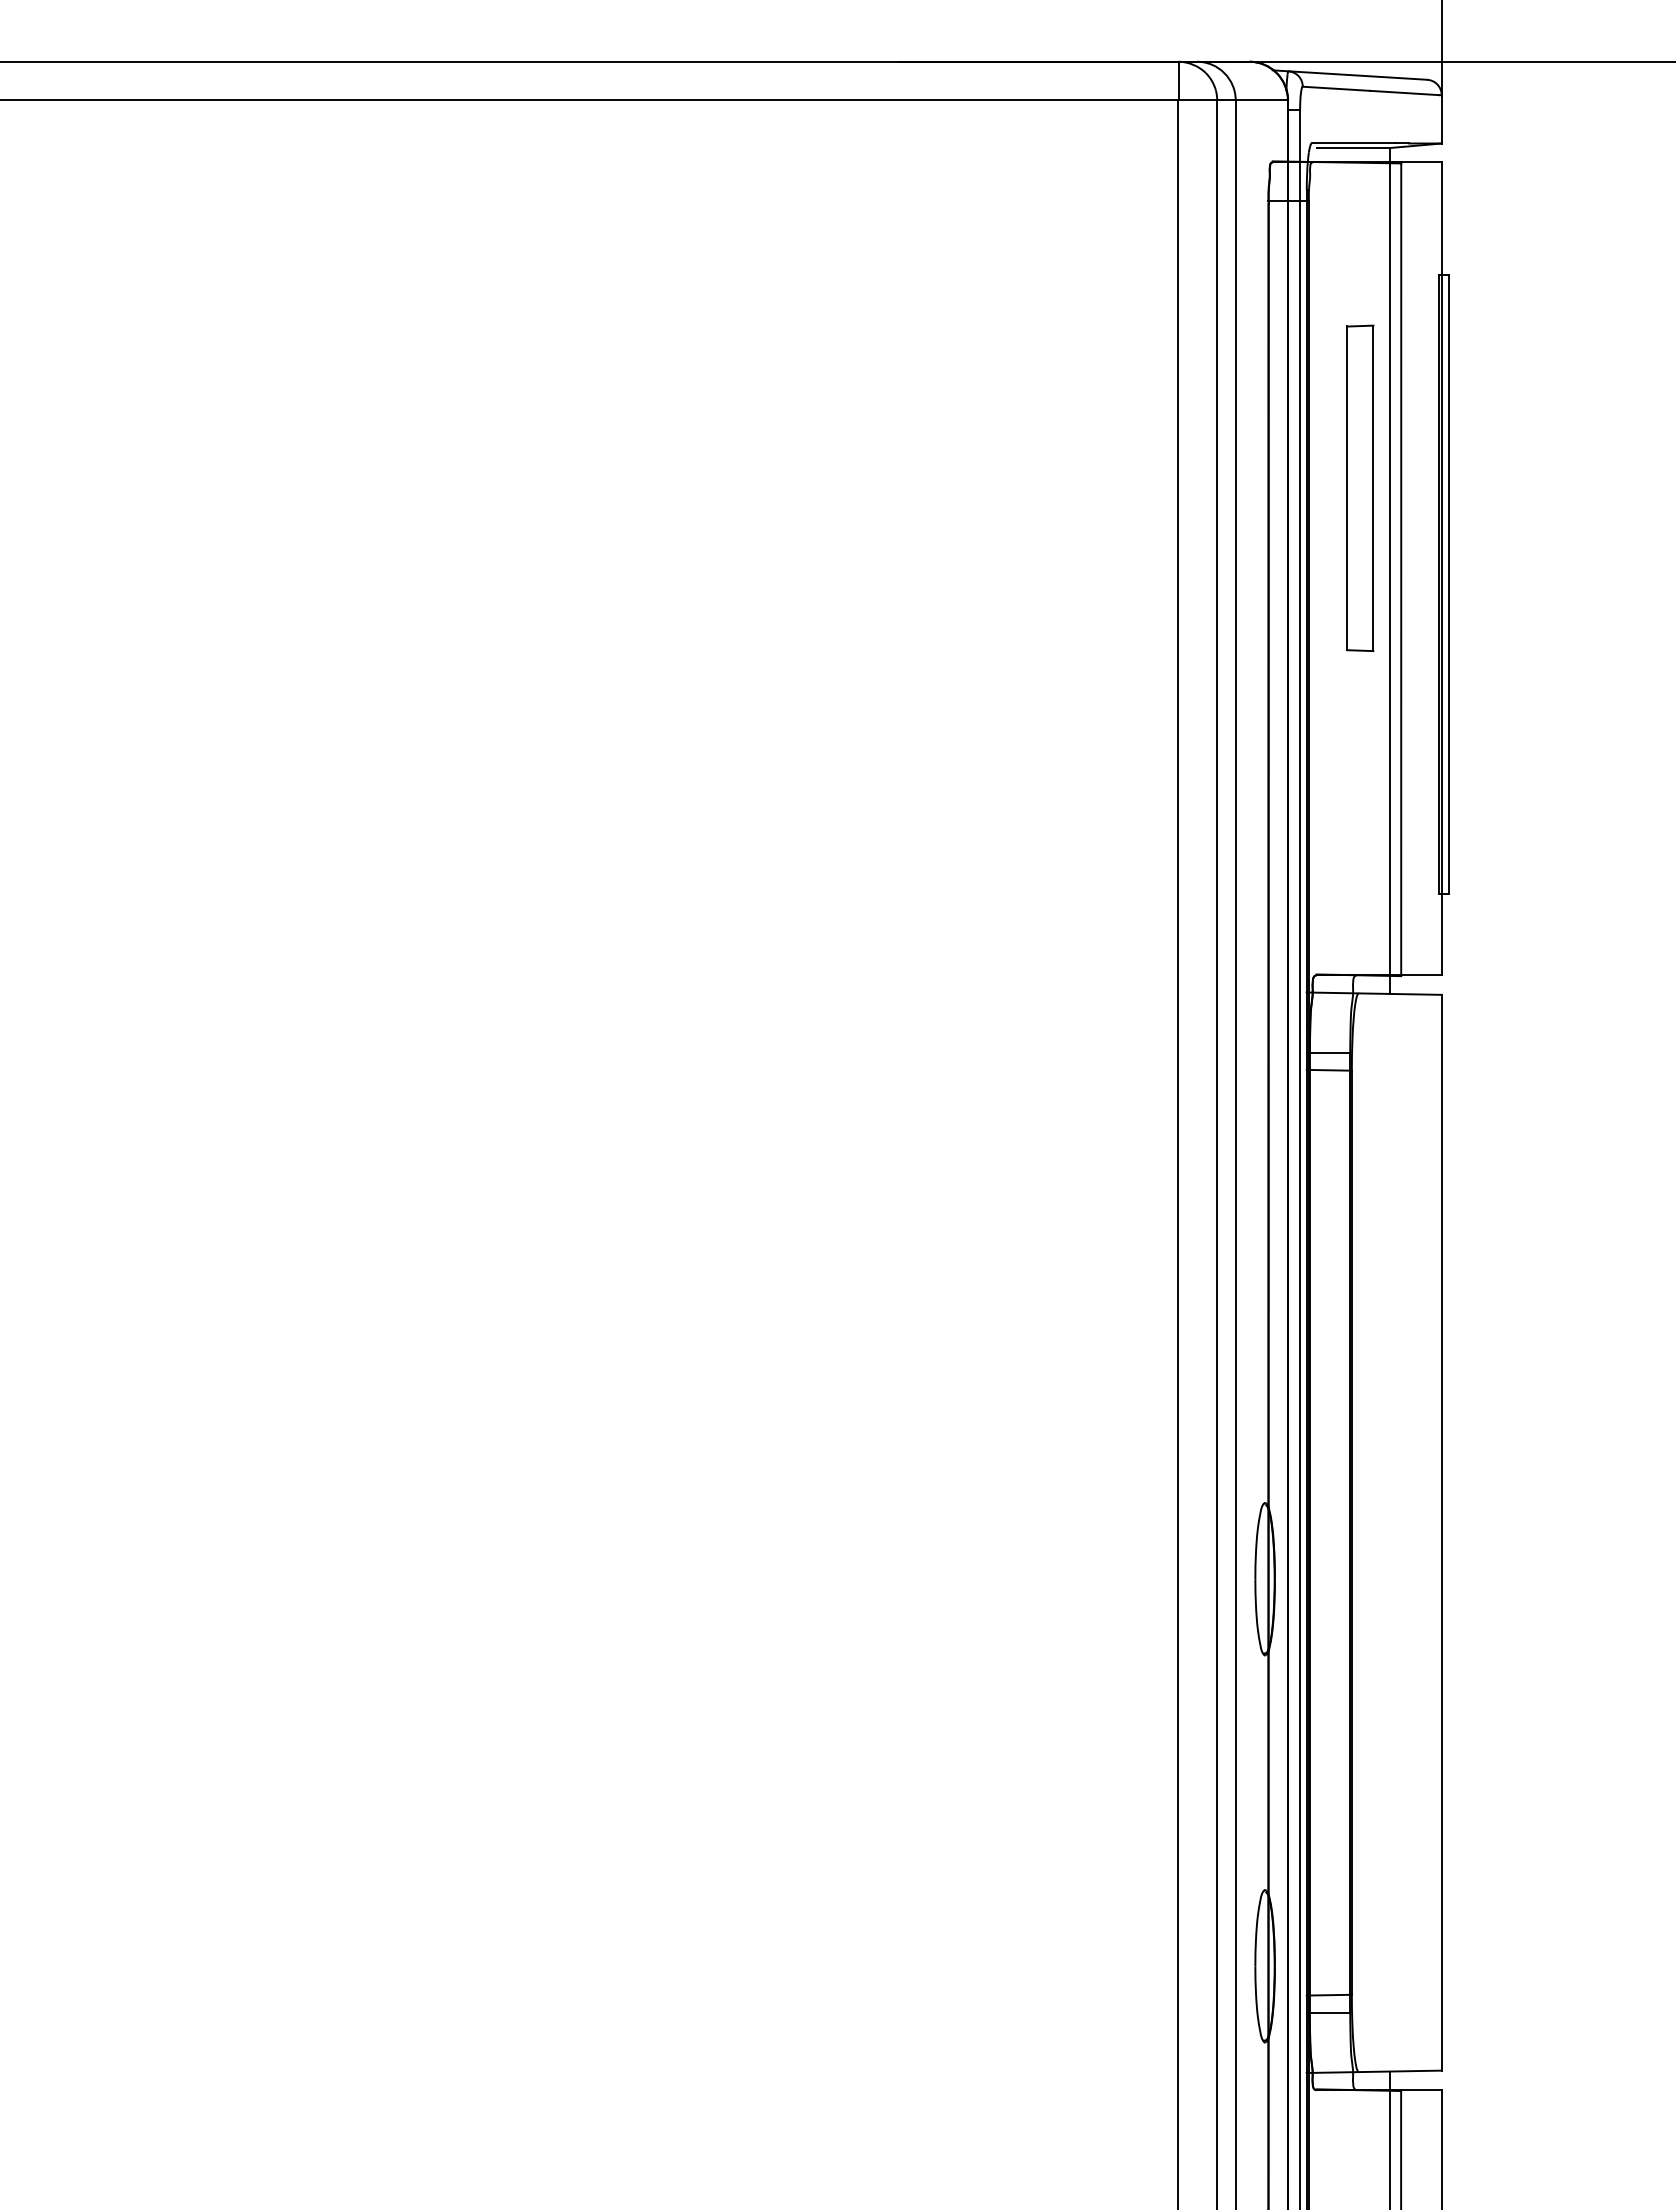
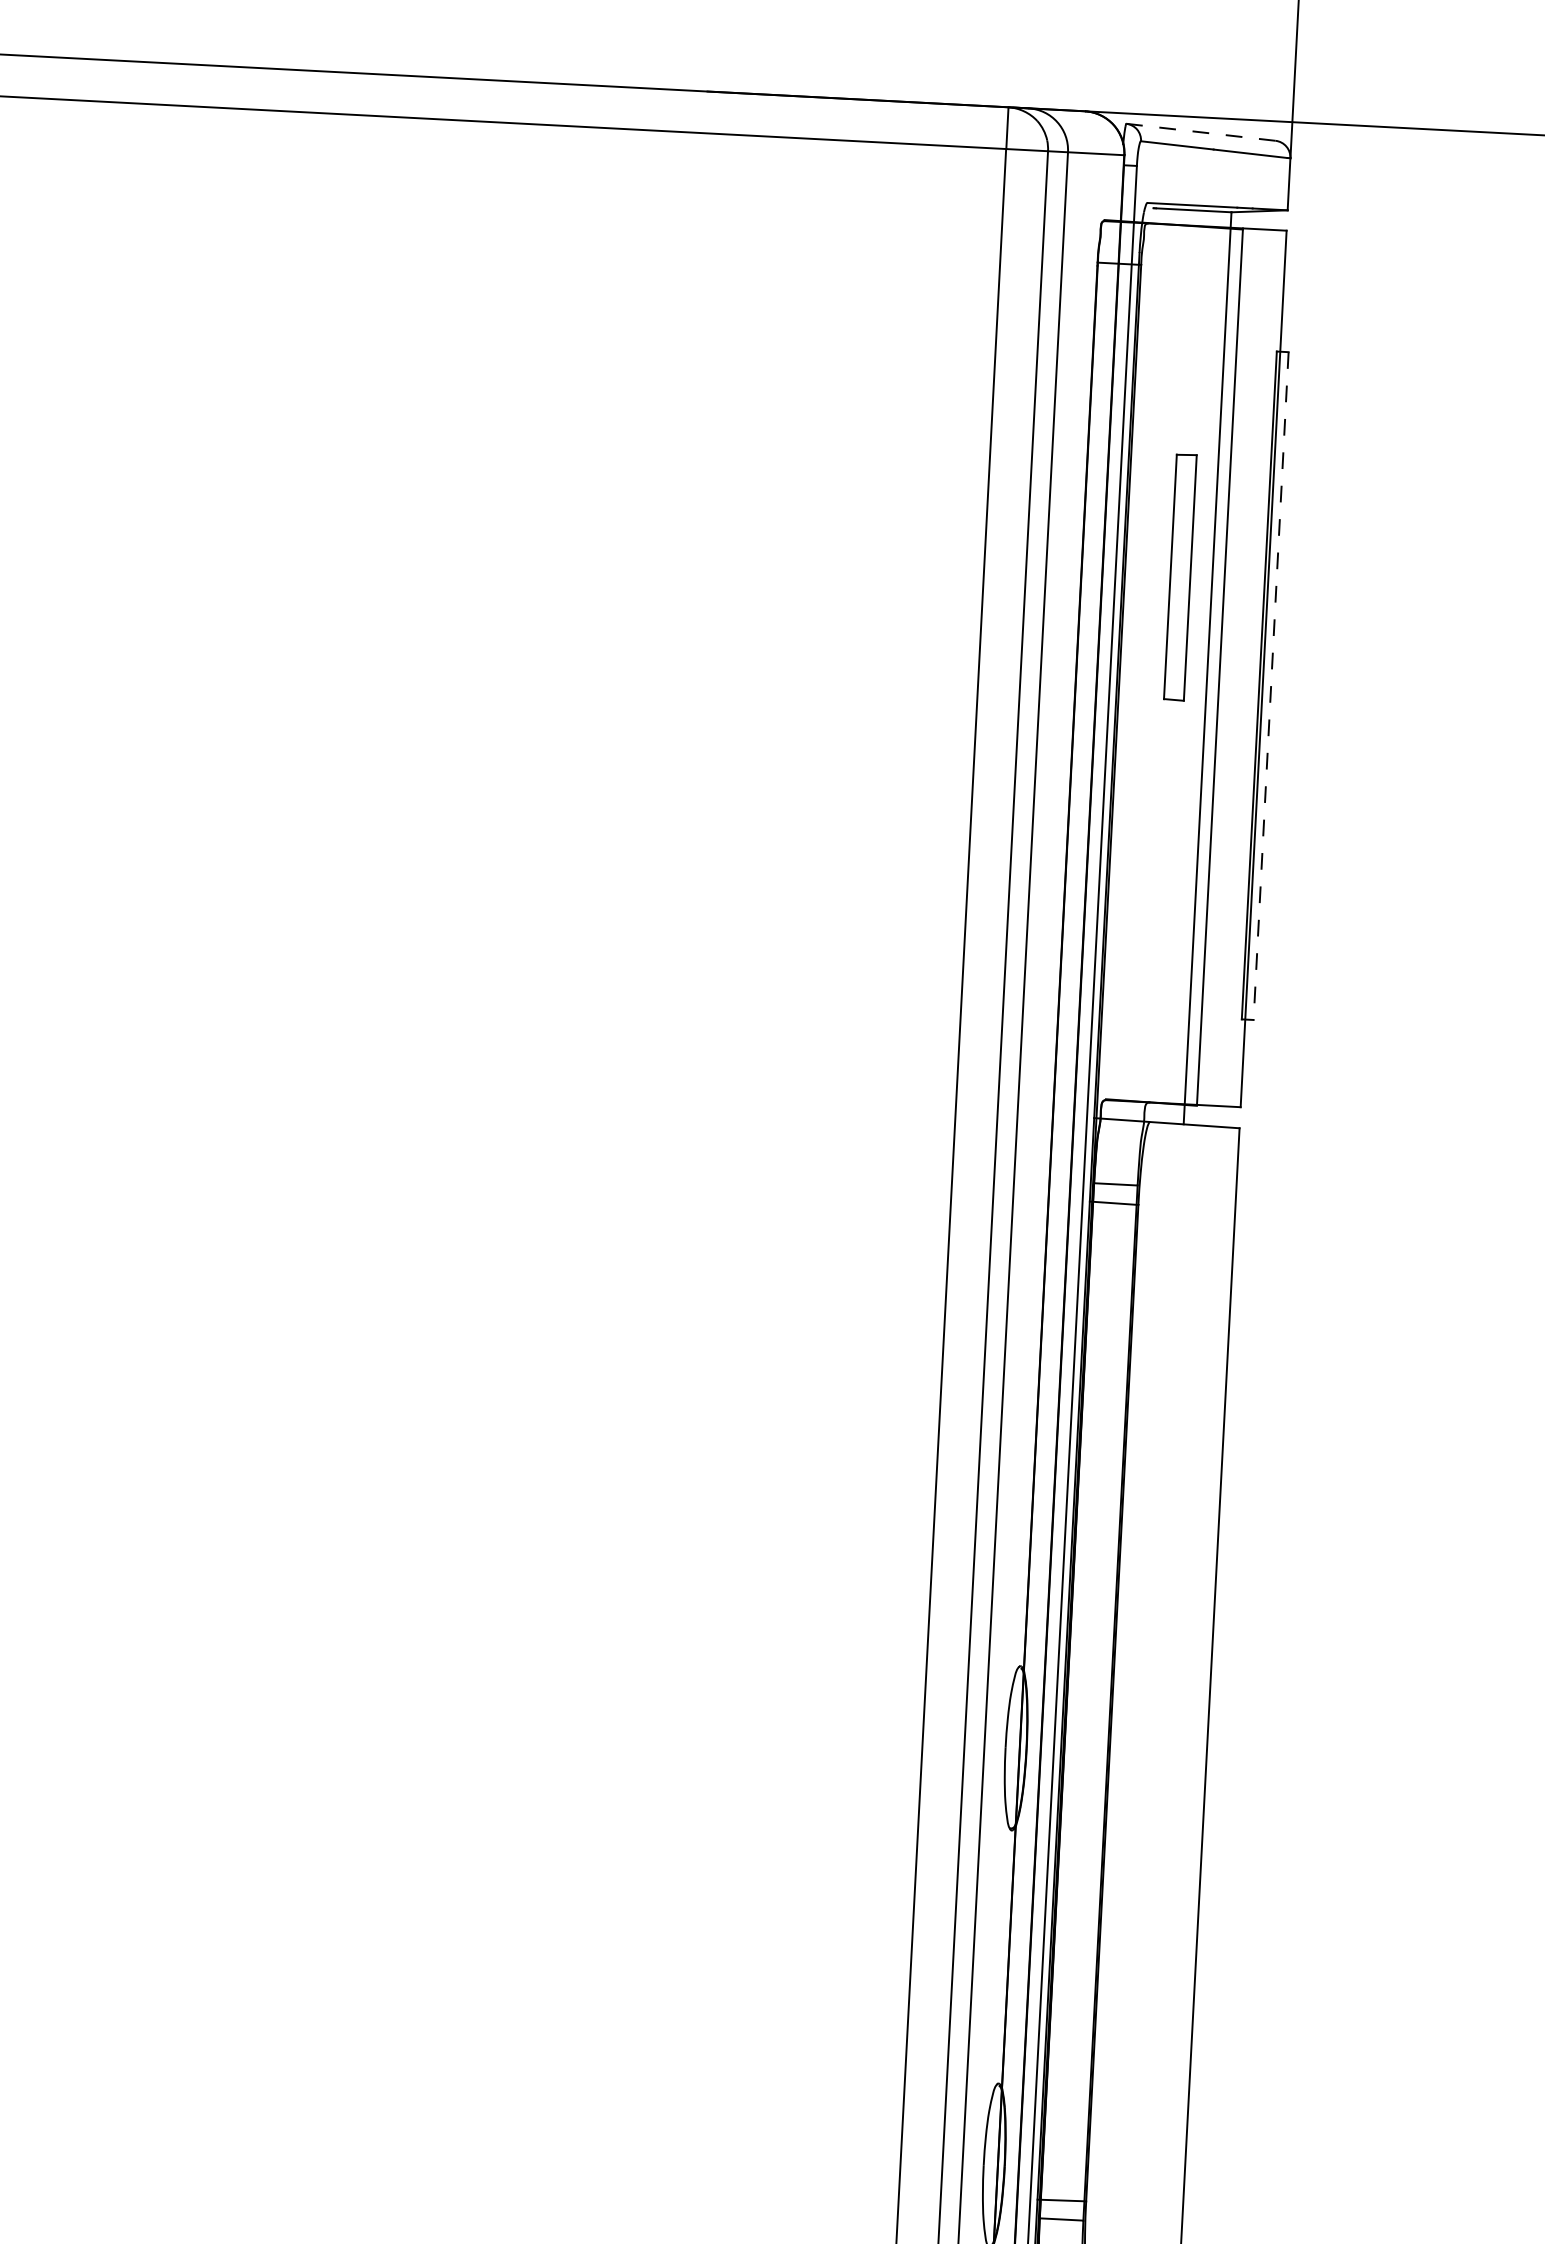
line: (1349, 75) -> (1192, 131), solid -> dashed
part: (1360, 487) -> (1180, 576), size x0.7
line: (1449, 584) -> (1271, 686), solid -> dashed

